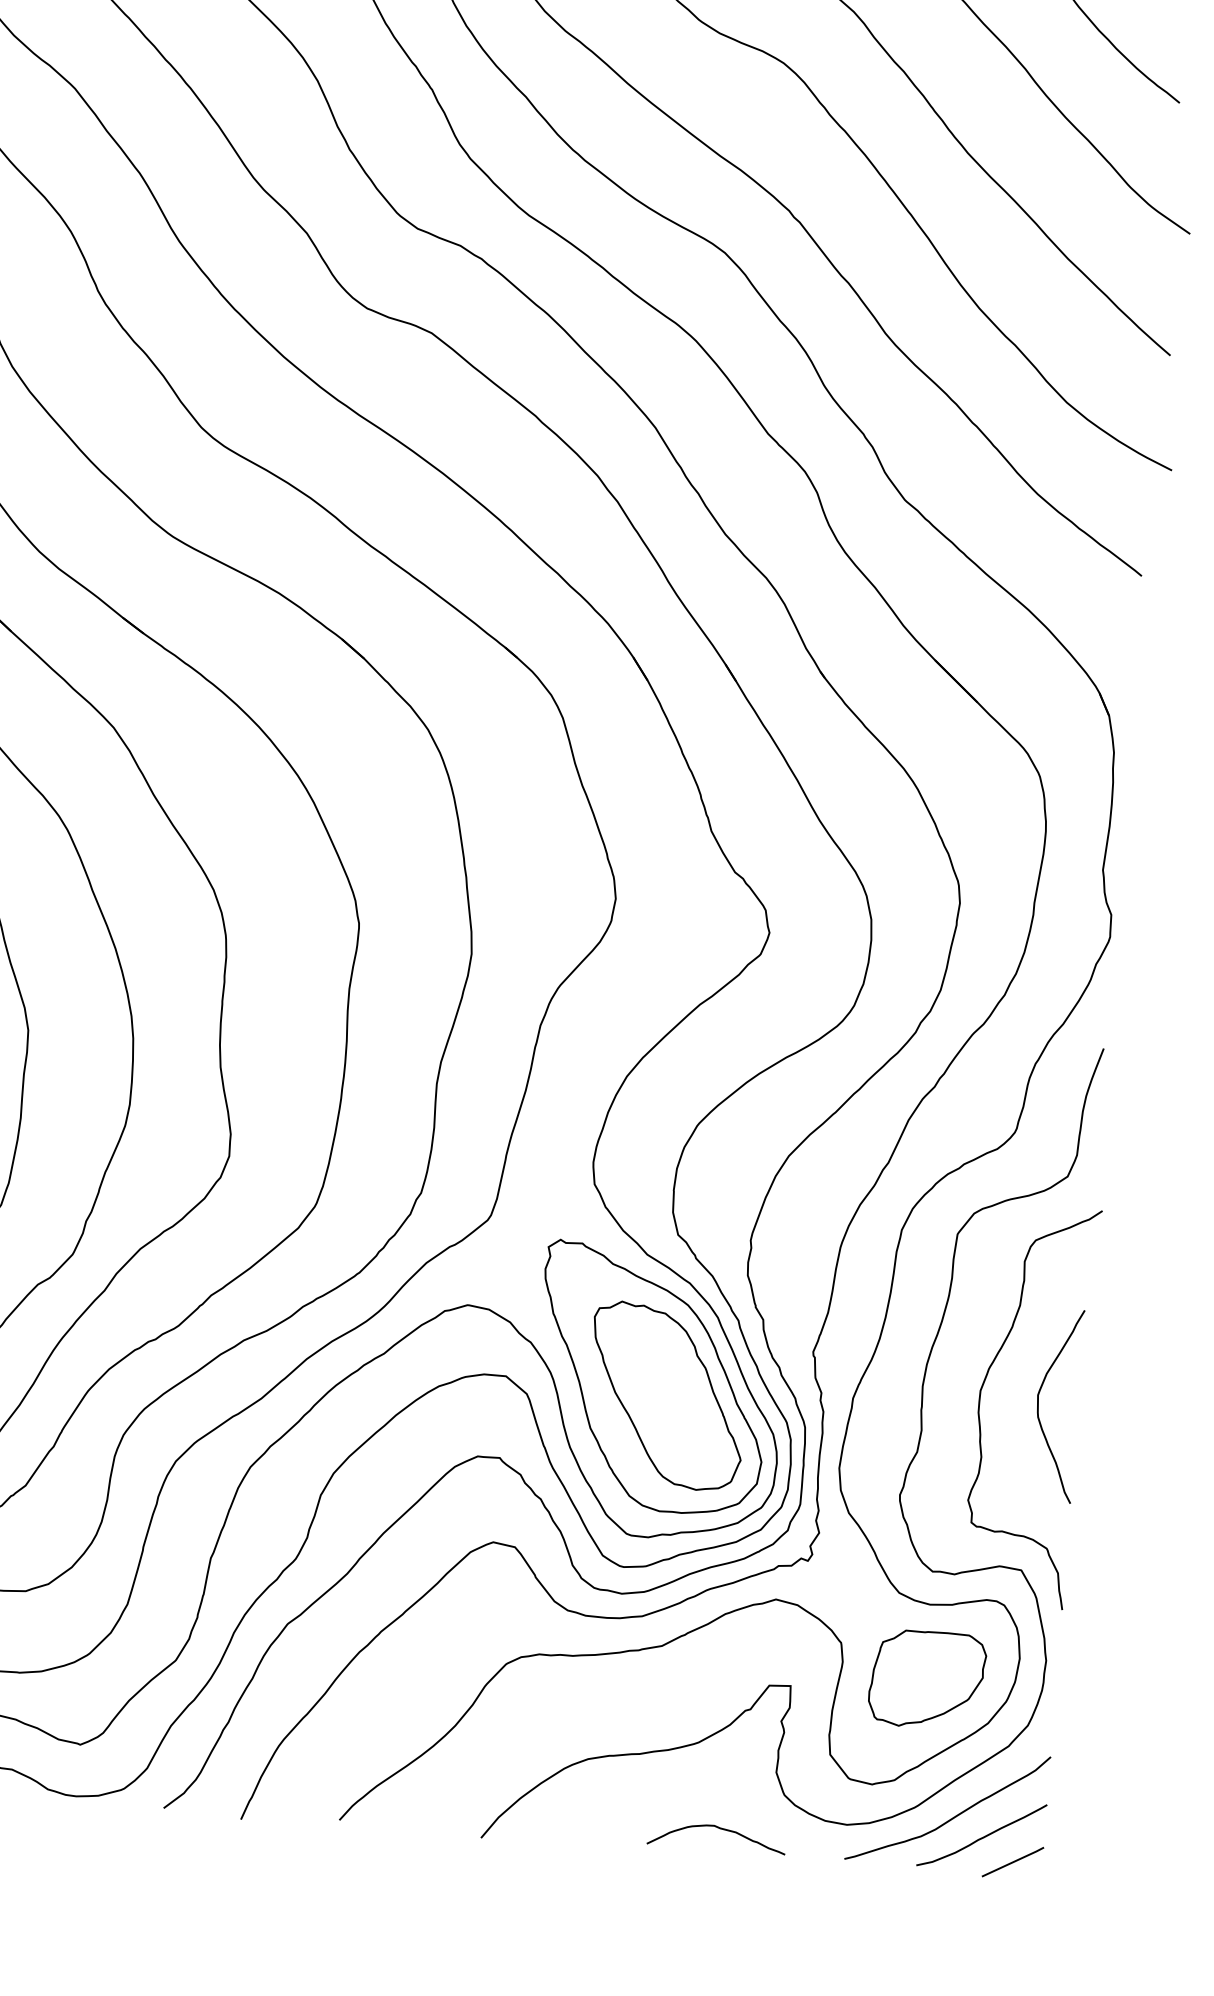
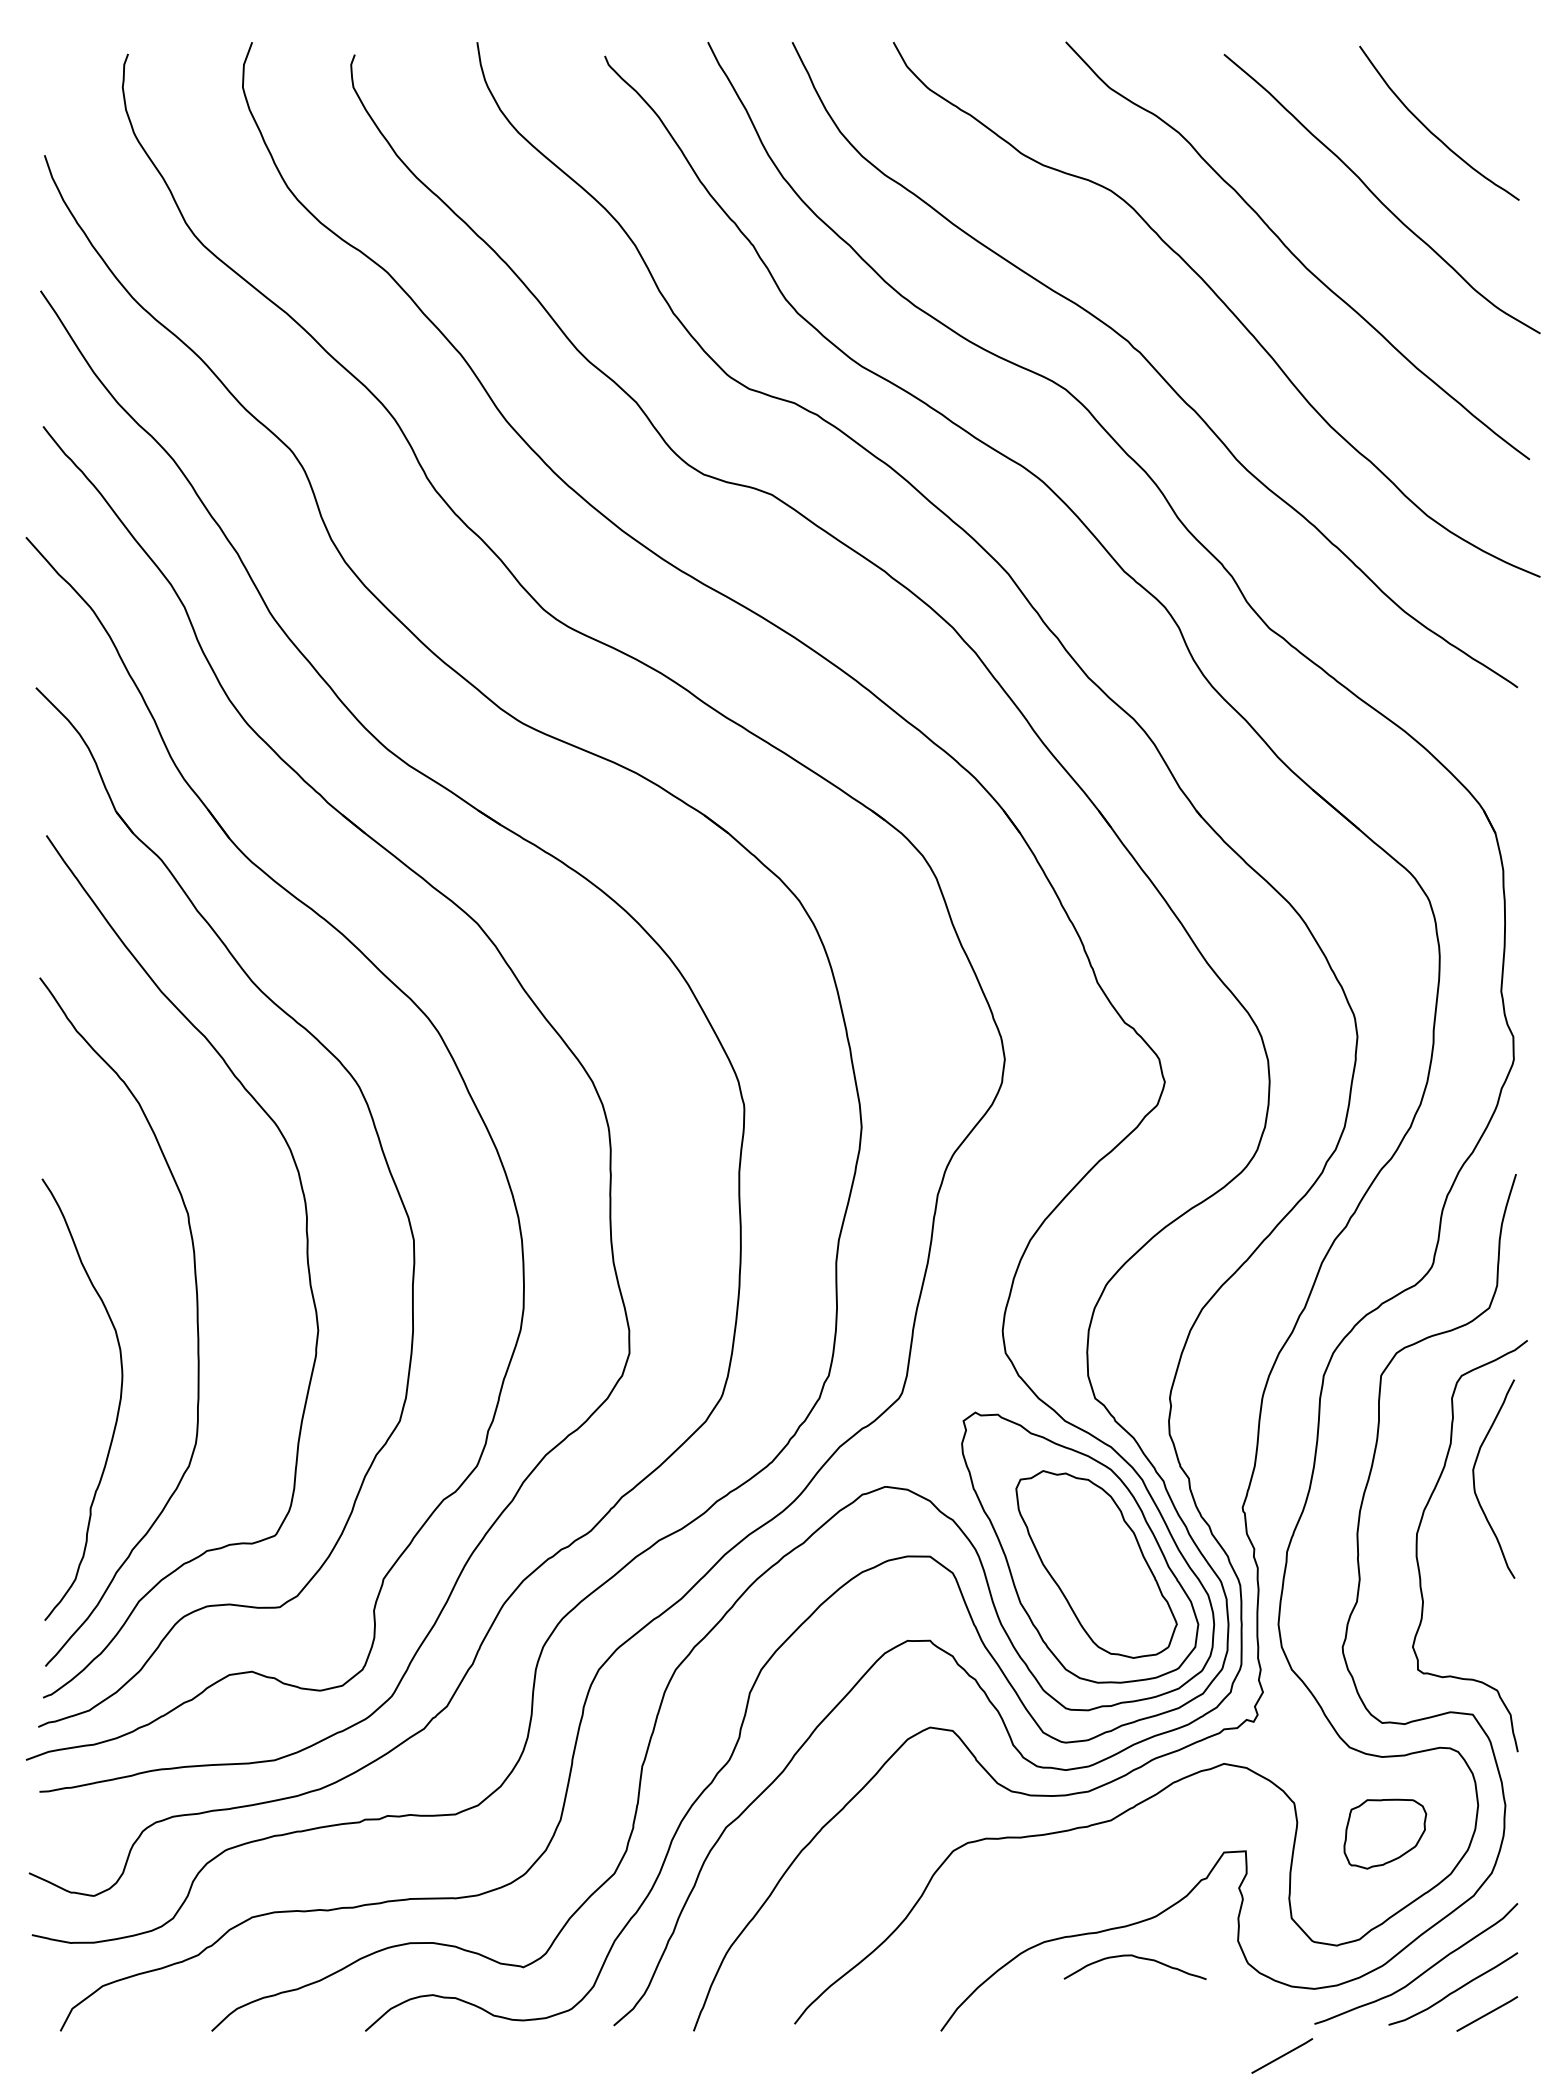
curve: (1038, 1403) -> (1474, 1478), moved
part: (927, 1680) -> (1385, 1834), size x0.7
curve: (719, 1829) -> (1137, 1958), moved
line: (810, 1887) -> (1282, 2055), added

